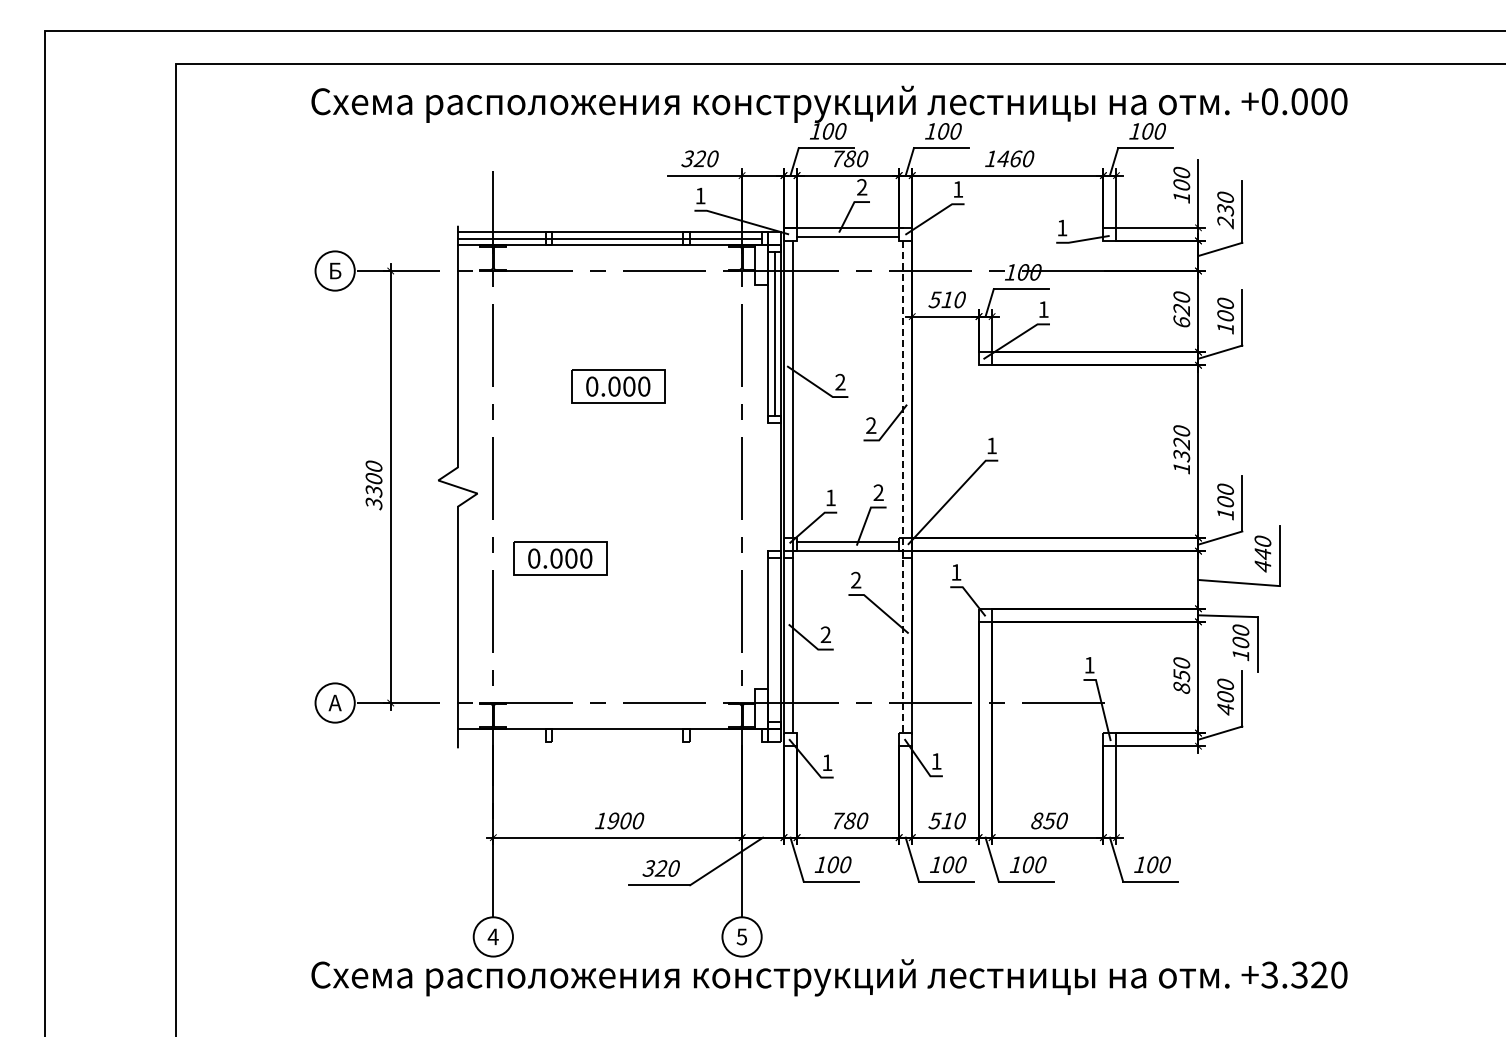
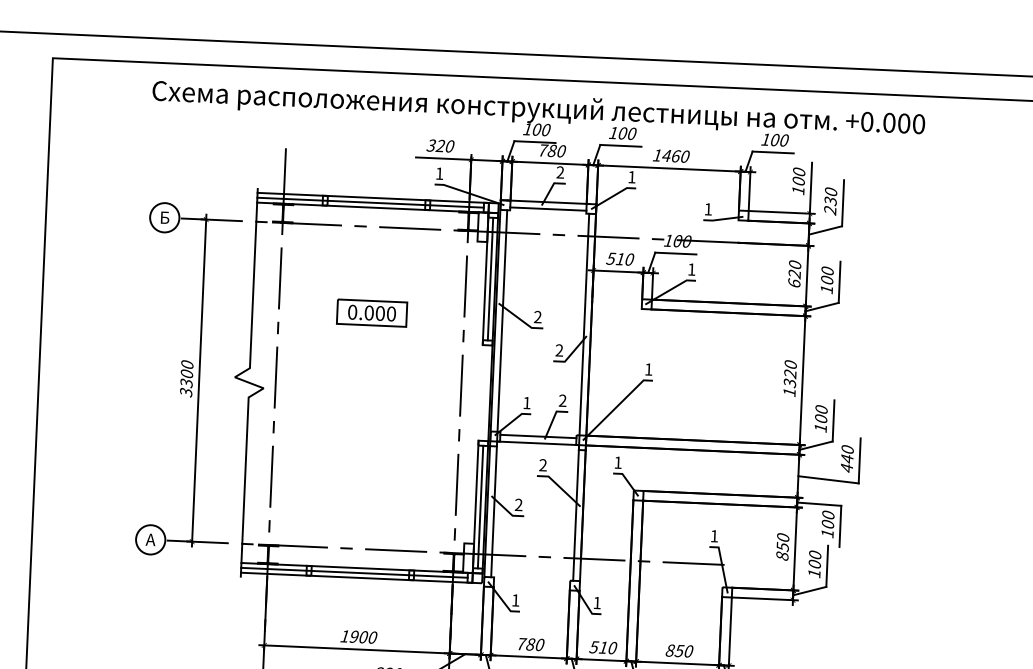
line: (903, 487) -> (581, 397), dashed -> solid
part: (560, 558) -> (323, 439), removed
line: (774, 639) -> (480, 506), added
text: (1225, 709) -> (814, 573), 400 -> 100
line: (609, 735) -> (354, 573), added
line: (612, 741) -> (356, 577), added

